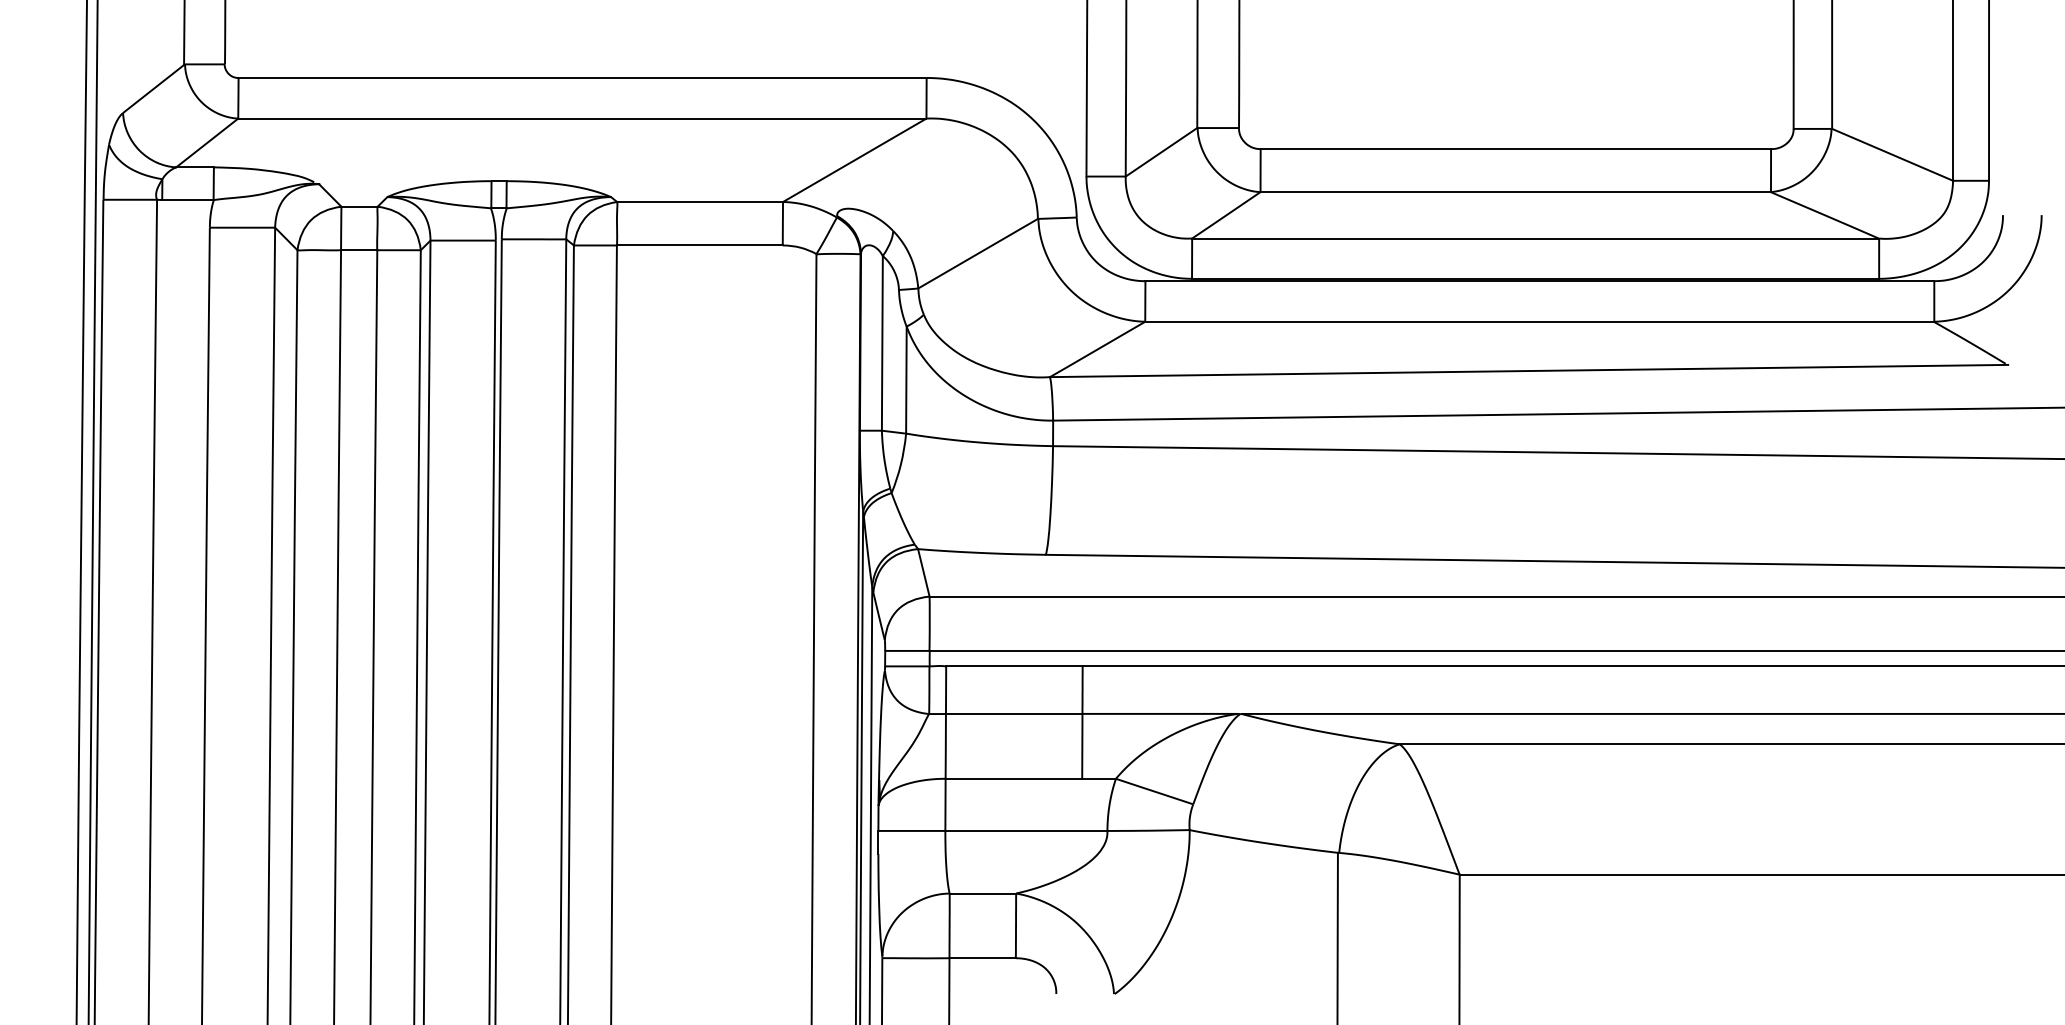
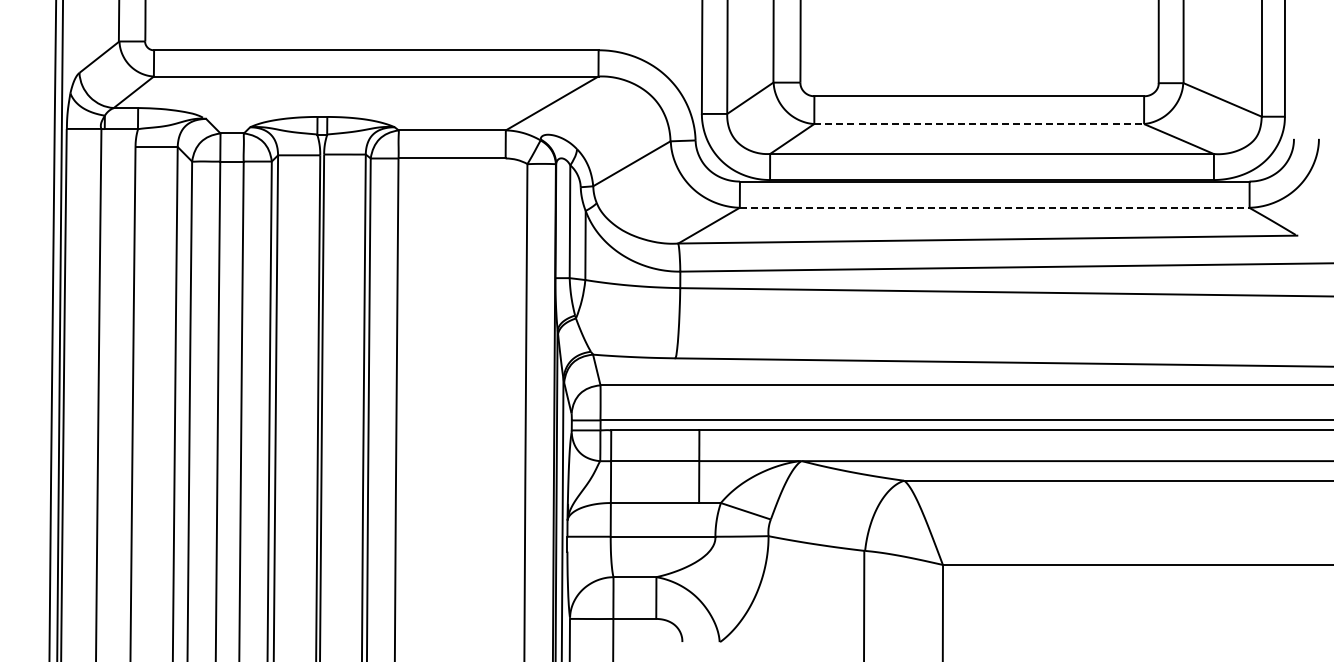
line: (1516, 192) -> (979, 124), solid -> dashed
line: (1539, 321) -> (994, 207), solid -> dashed

